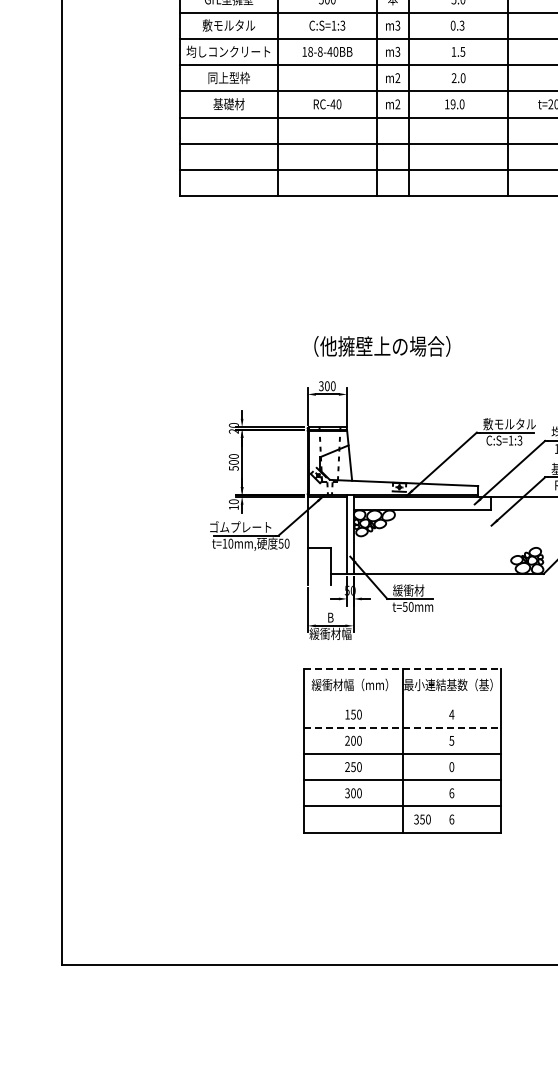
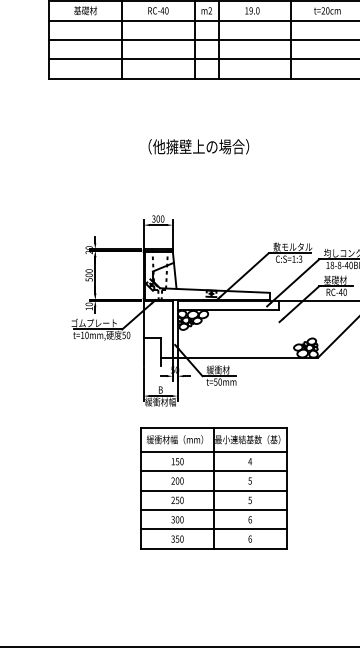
text: (382, 346) -> (198, 146), moved
line: (403, 668) -> (214, 427), dashed -> solid
line: (402, 701) -> (213, 451), added
line: (403, 727) -> (214, 471), dashed -> solid
text: (451, 766) -> (249, 499), 0 -> 5
text: (422, 819) -> (177, 539), moved

